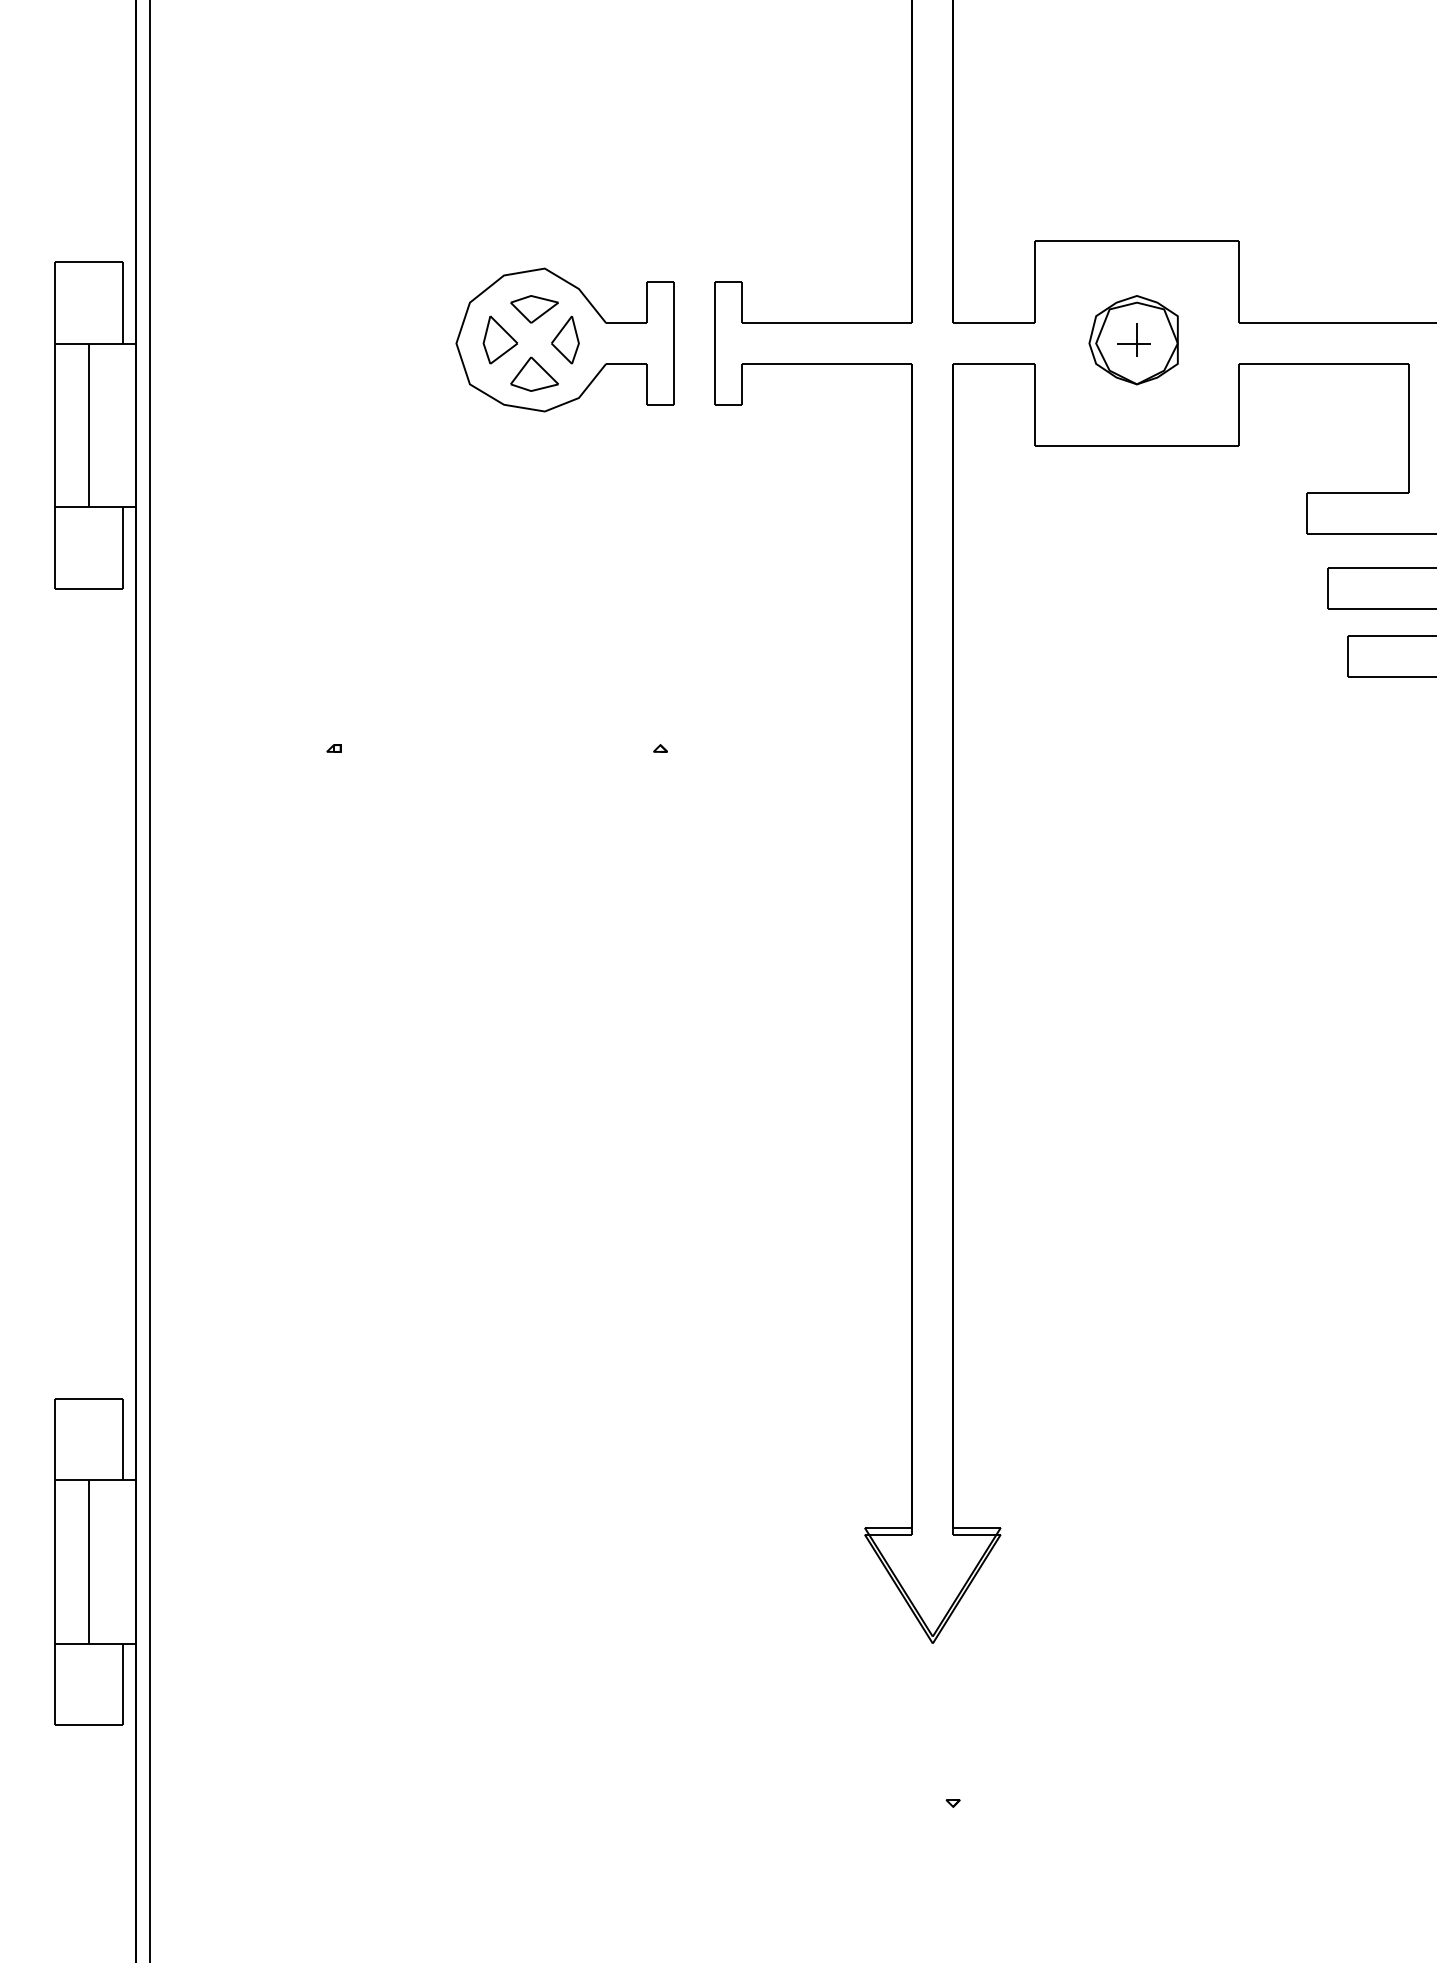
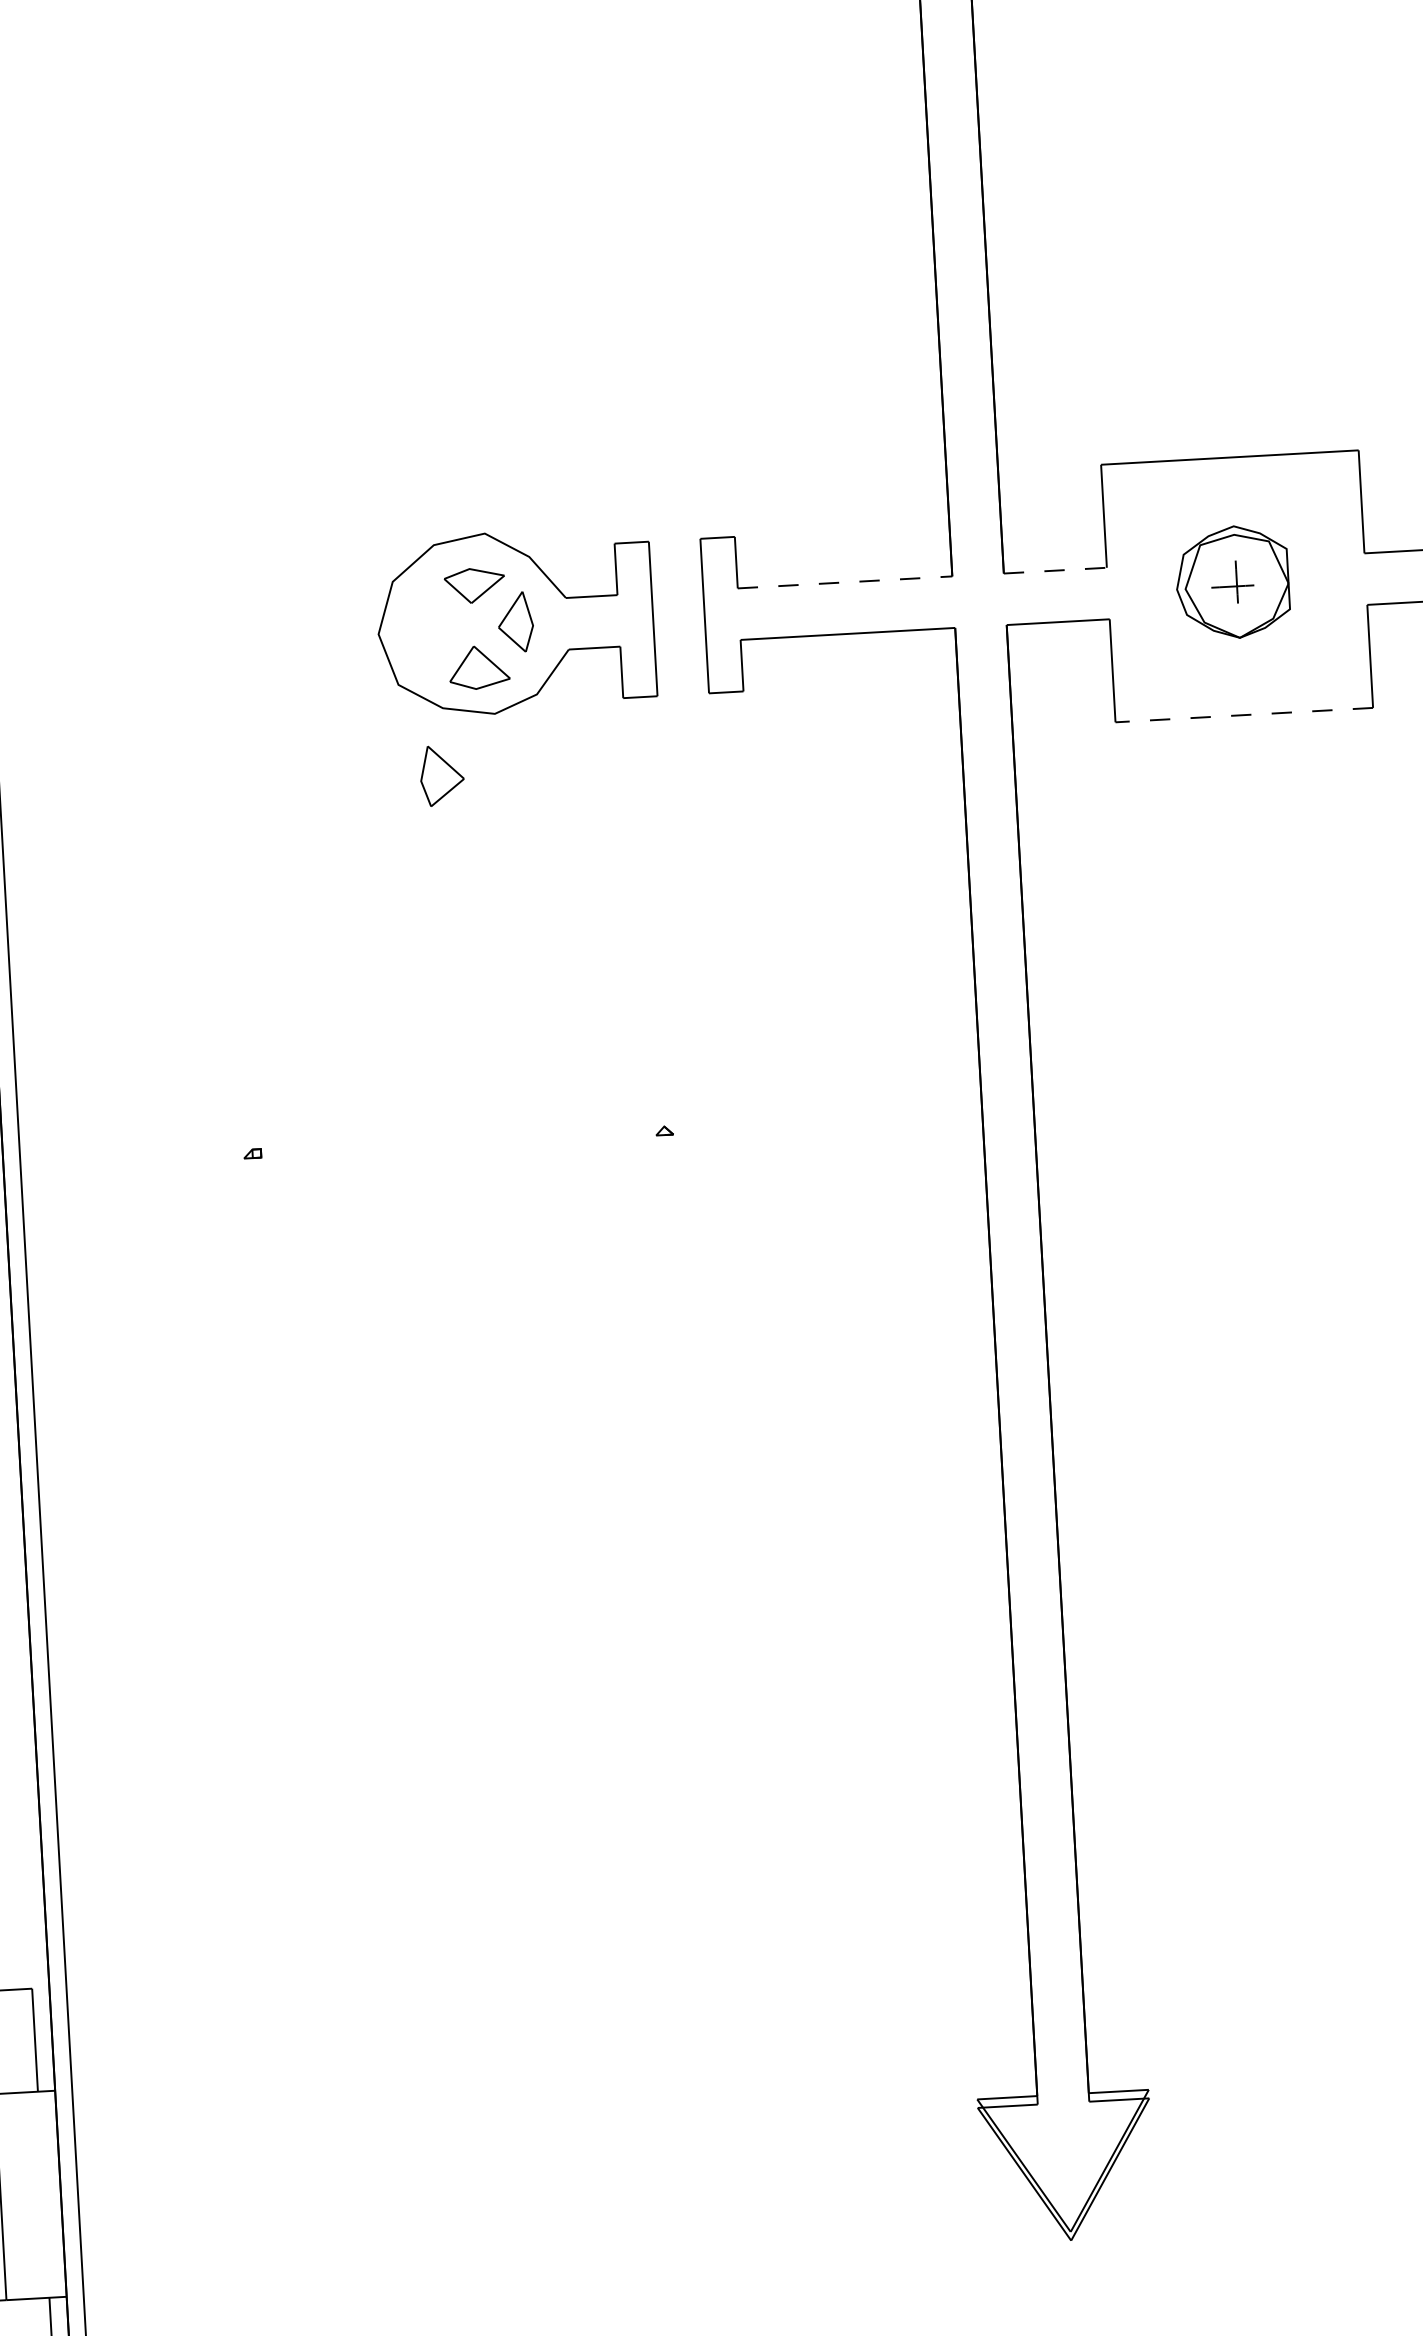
line: (827, 323) -> (845, 582), solid -> dashed
line: (994, 323) -> (1055, 571), solid -> dashed
part: (500, 339) -> (442, 775), moved
line: (1136, 445) -> (1243, 715), solid -> dashed

